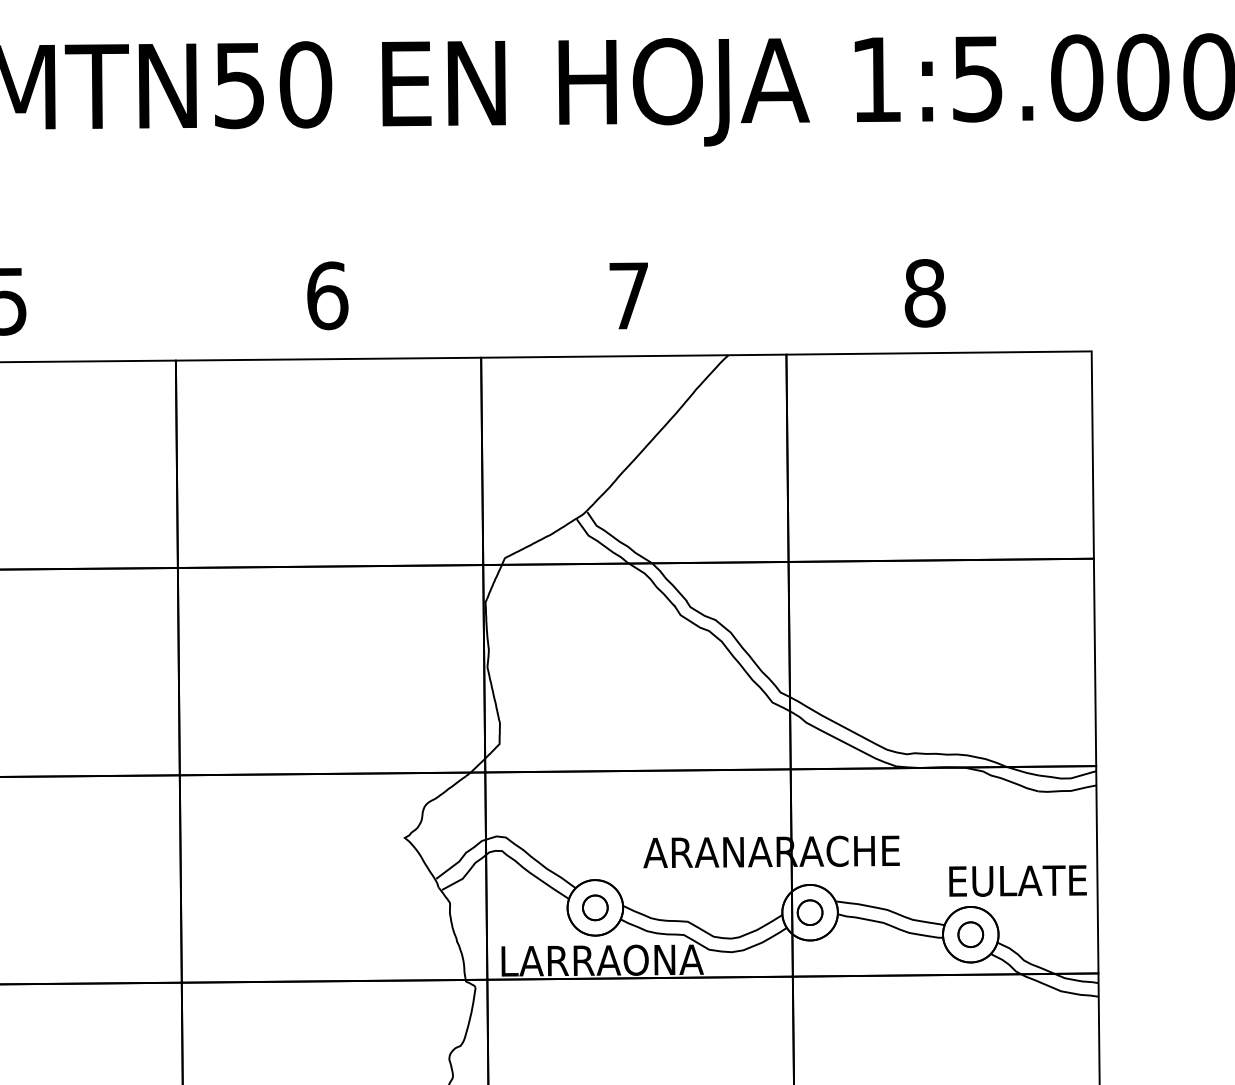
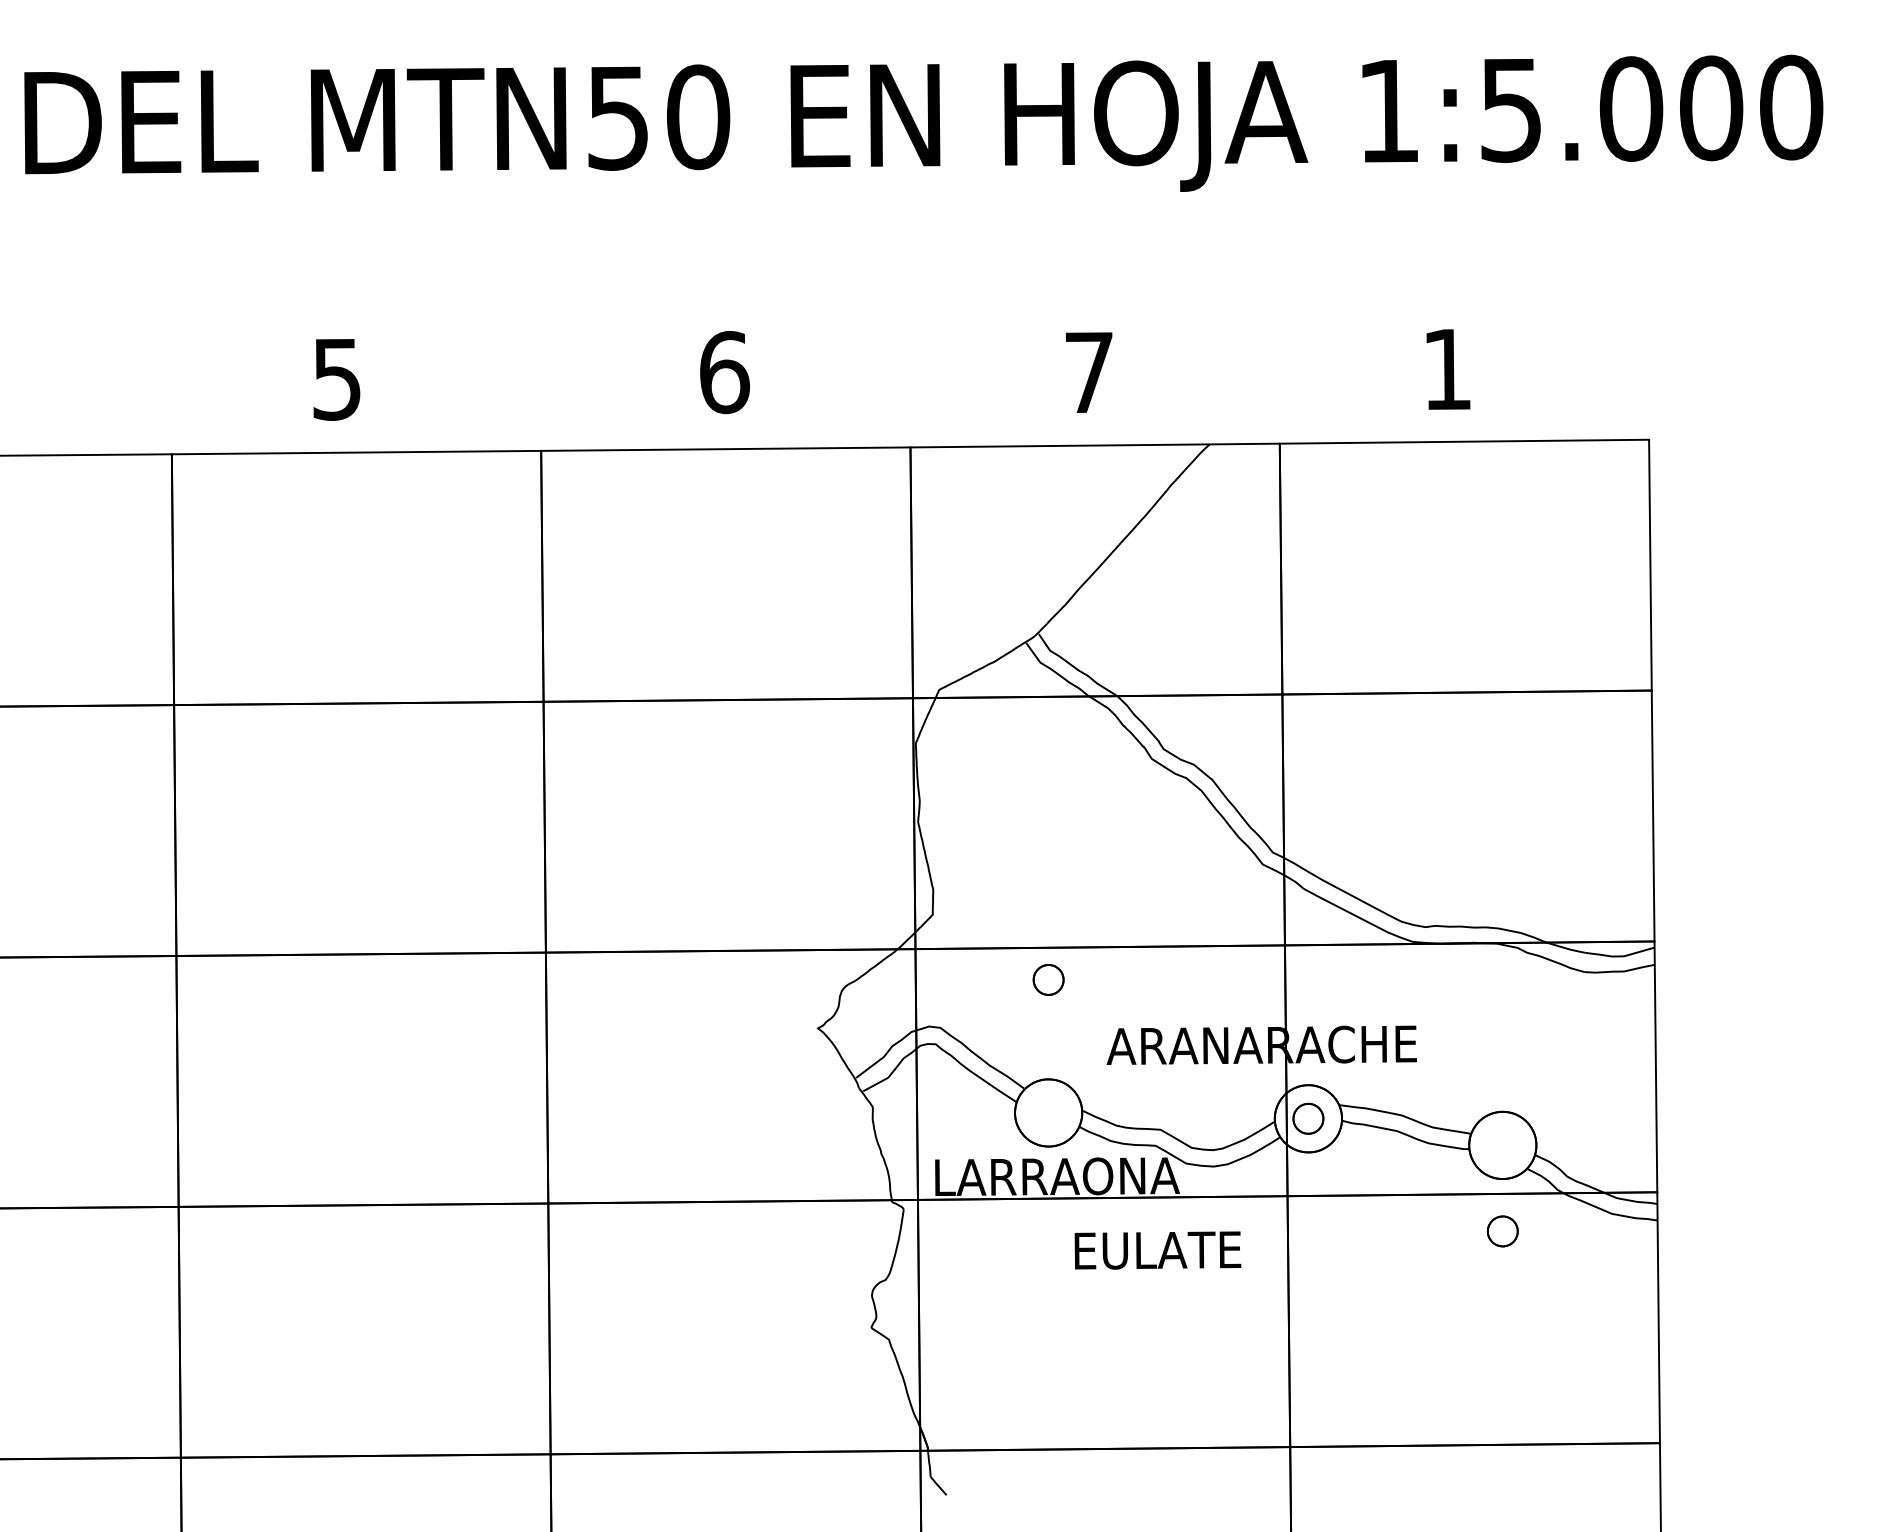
text: (925, 293) -> (1447, 369), 8 -> 1
text: (1017, 881) -> (1157, 1250), moved
part: (595, 907) -> (1048, 979), moved
part: (970, 934) -> (1502, 1231), moved

